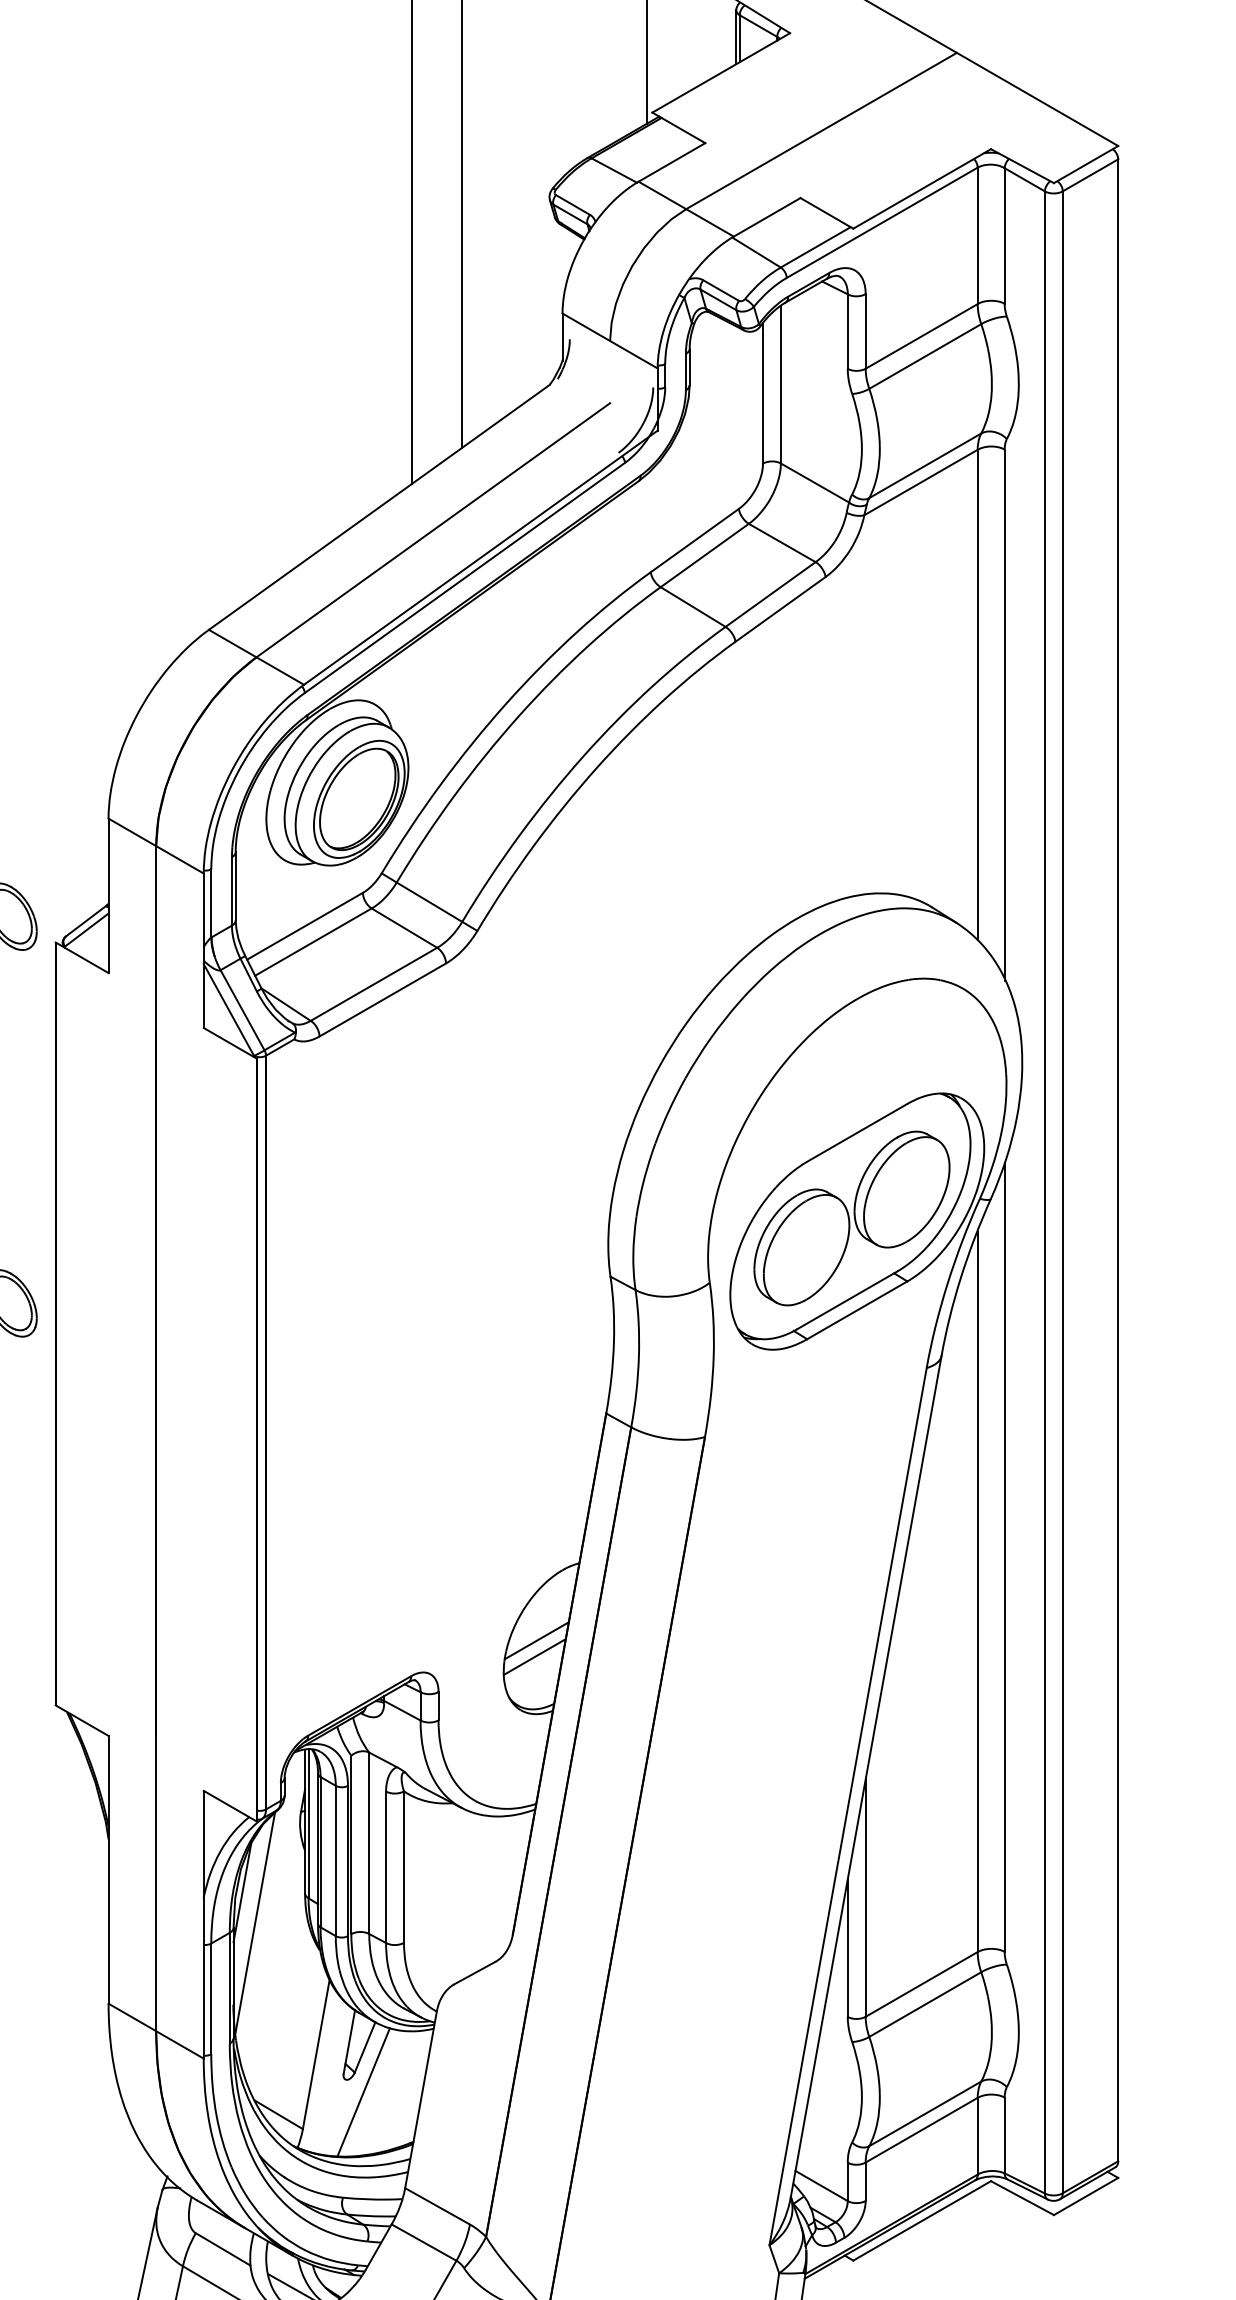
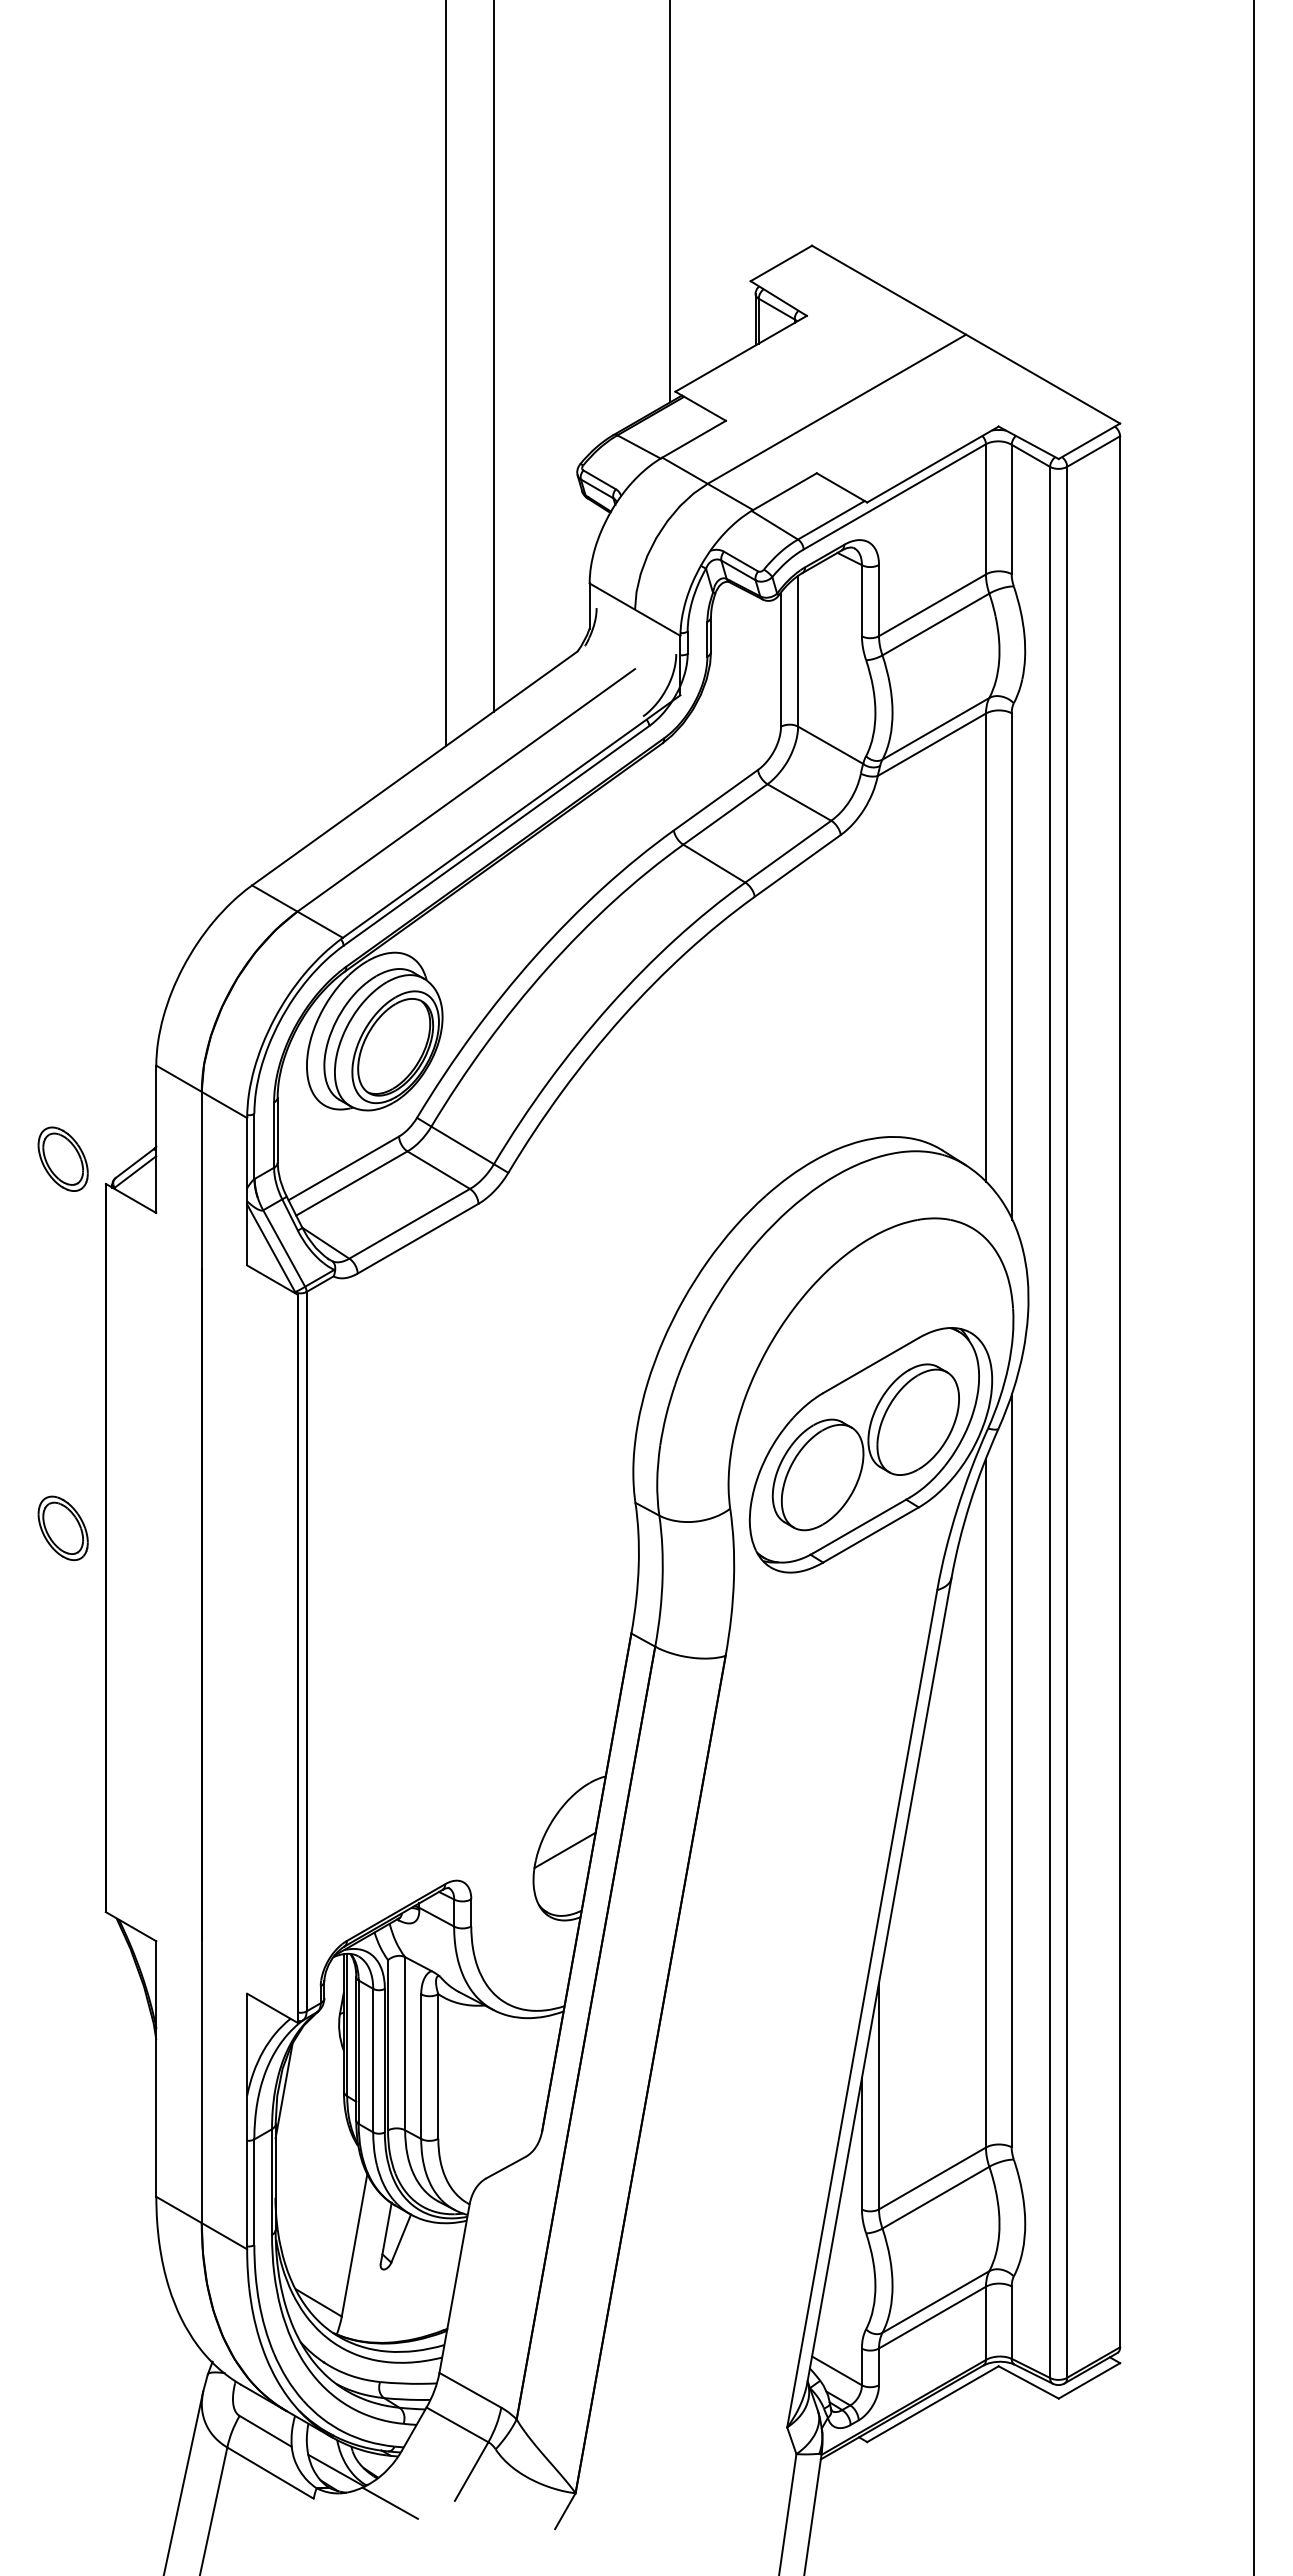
line: (534, 1656) -> (562, 1865), removed
line: (255, 1922) -> (296, 2119), removed
line: (363, 2092) -> (399, 2281), removed

